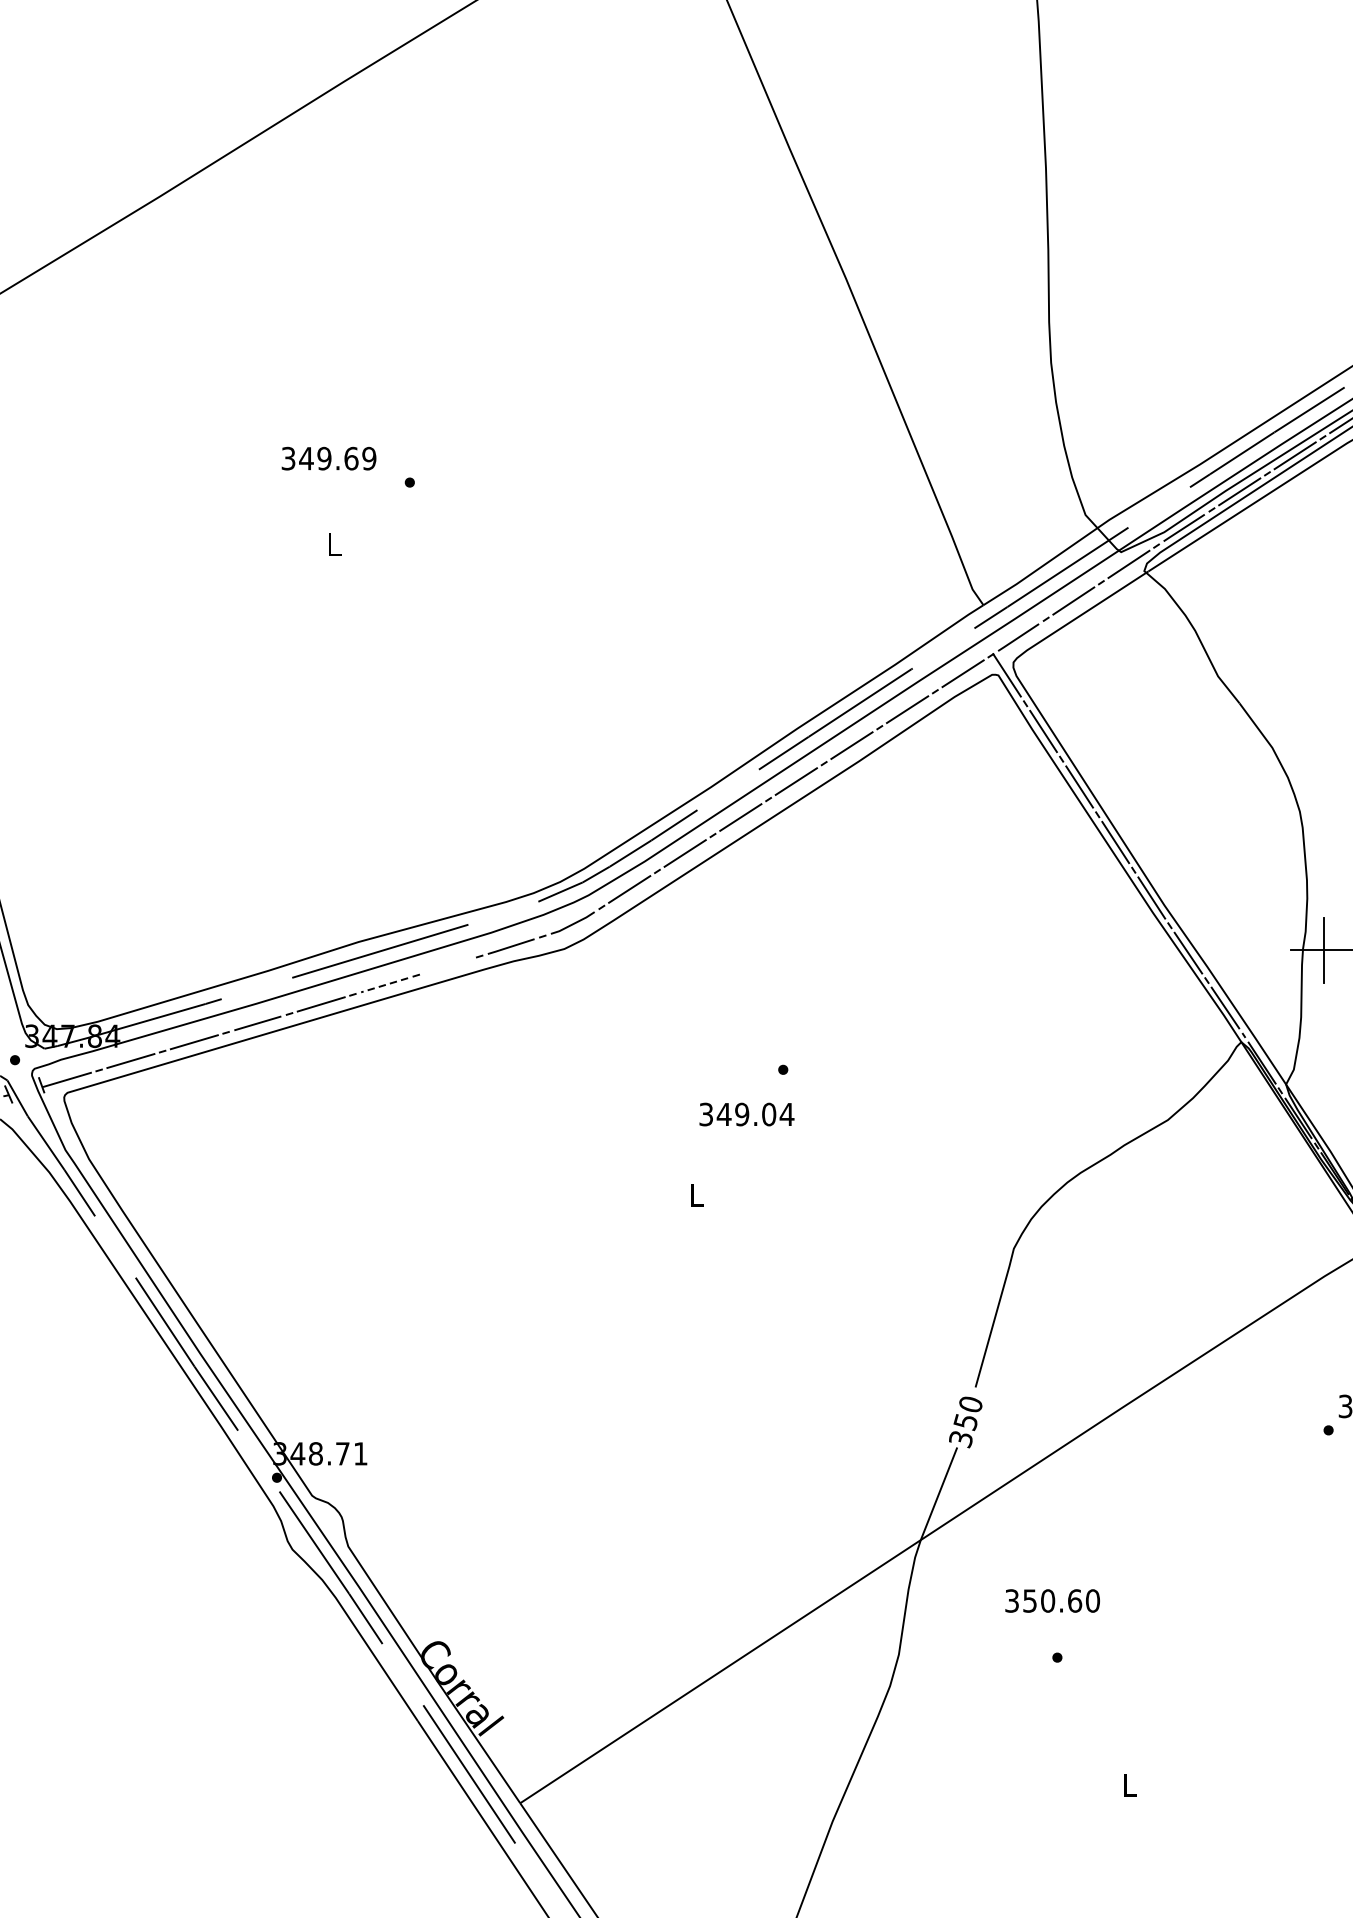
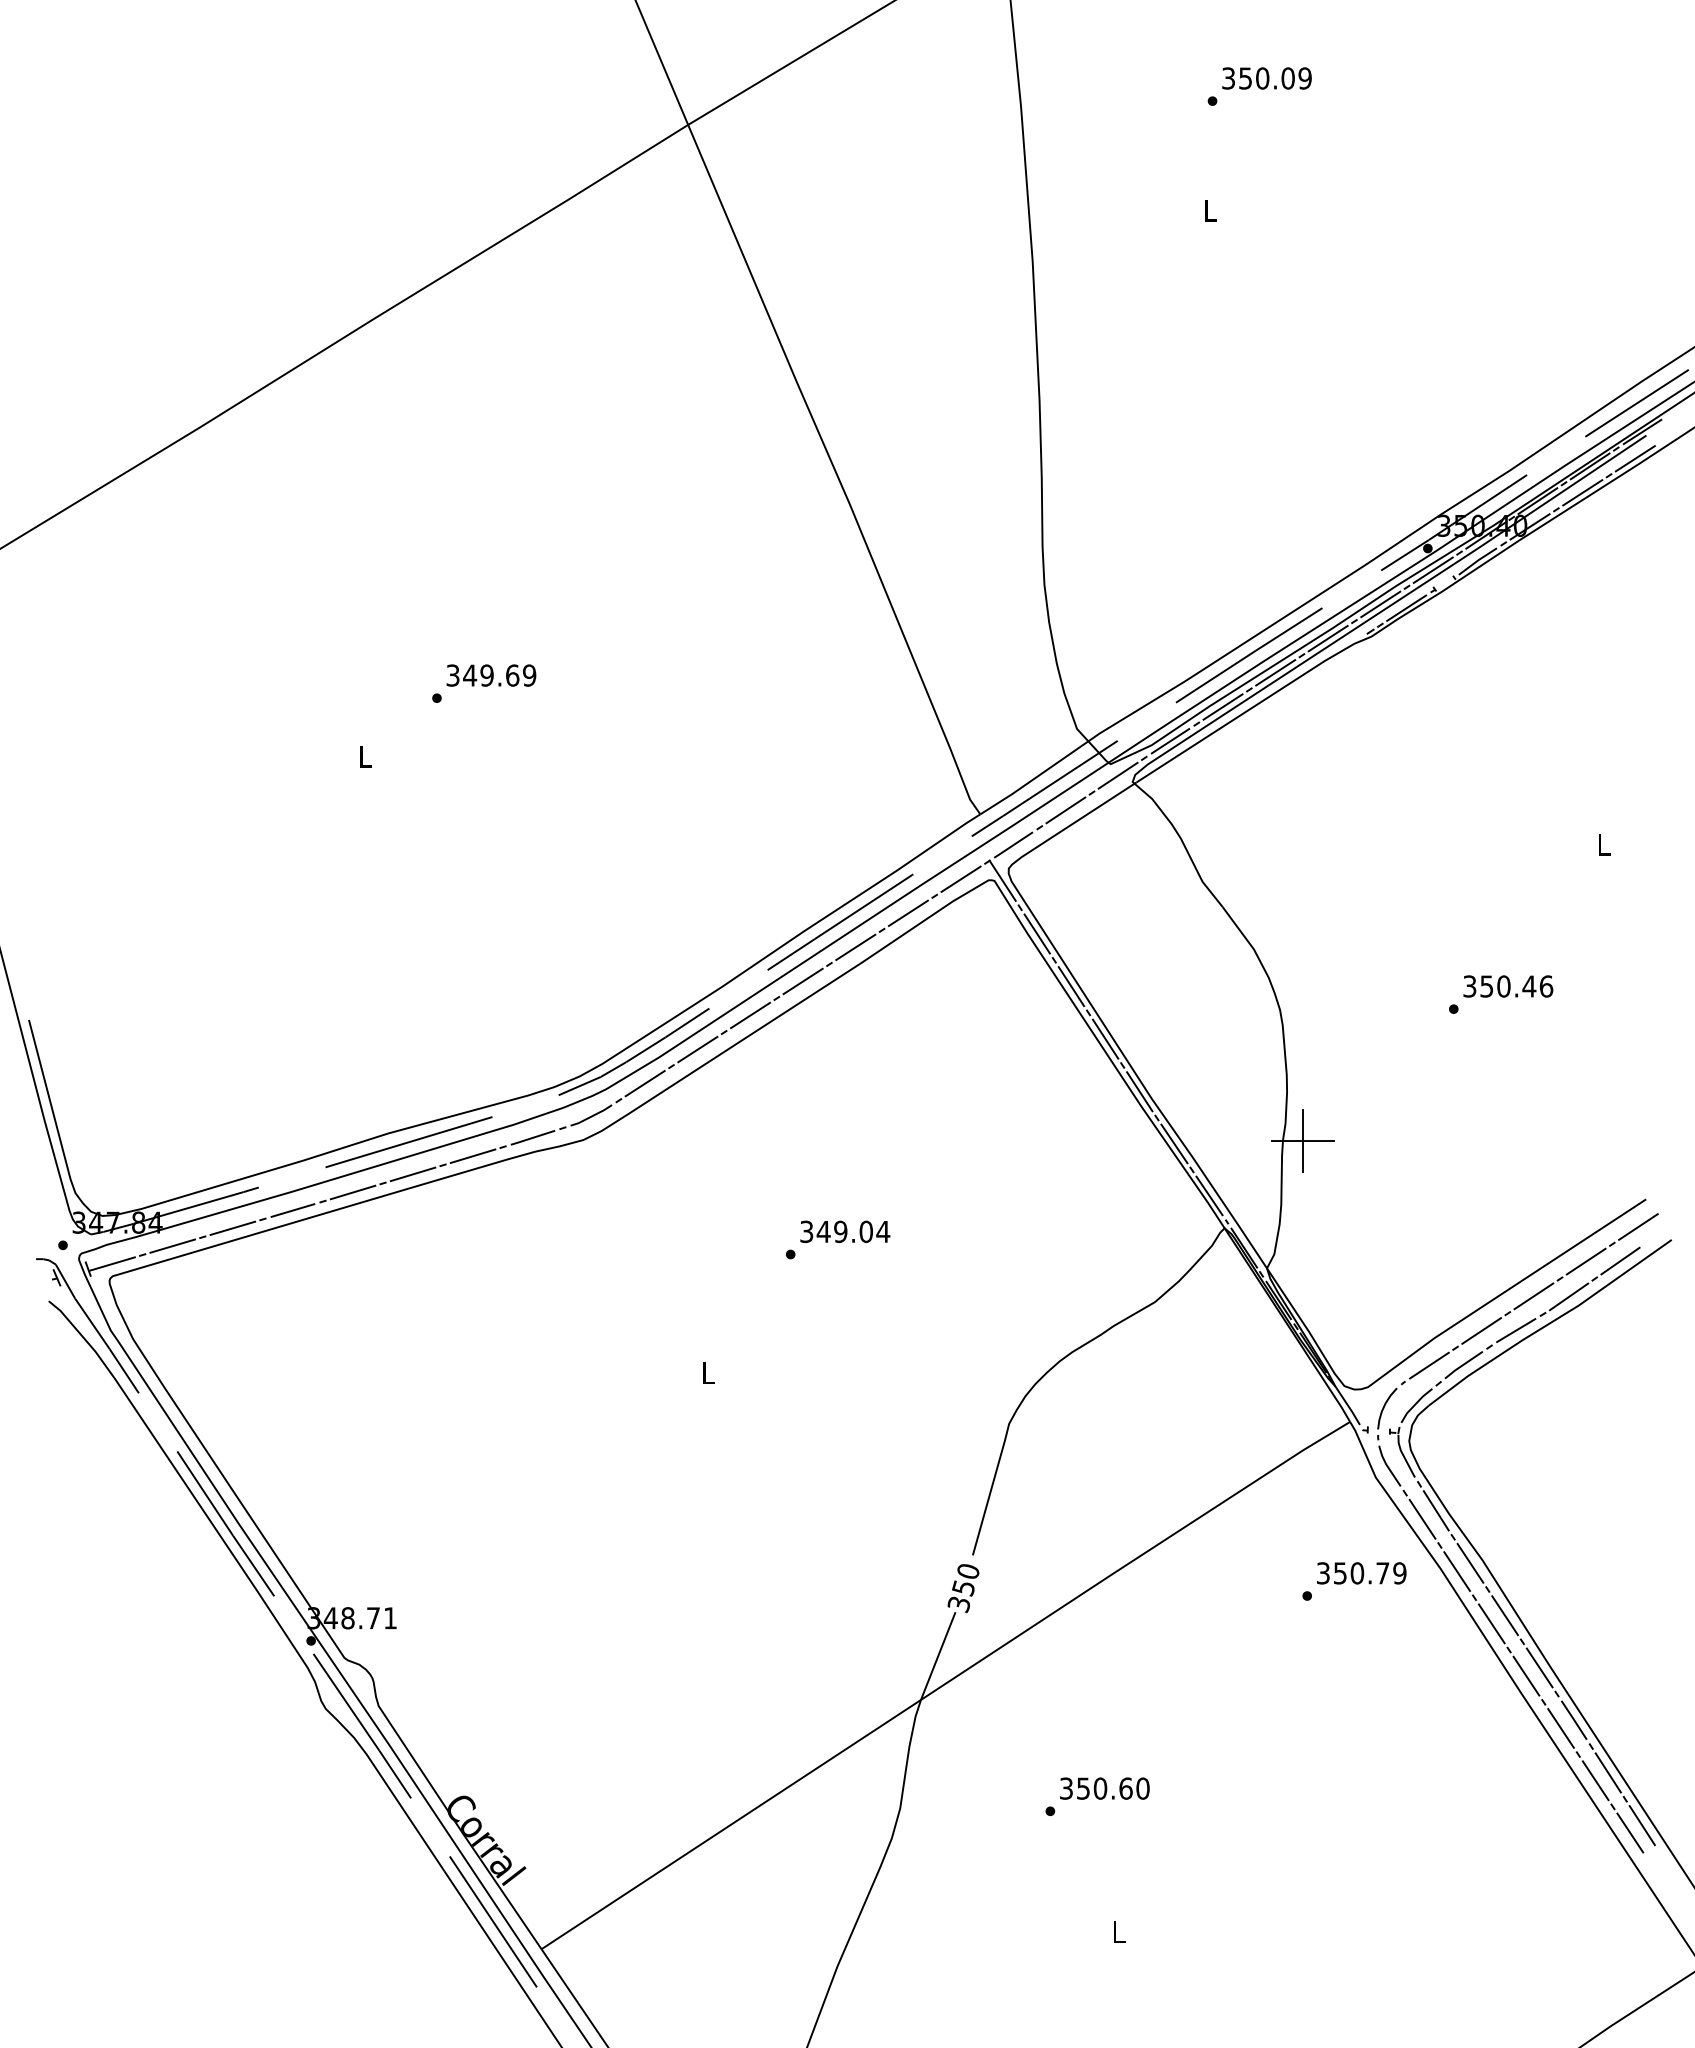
text: (329, 458) -> (491, 675), moved
line: (447, 965) -> (472, 1155), added
line: (384, 985) -> (412, 1174), dashed -> solid
text: (747, 1114) -> (845, 1231), moved
text: (1052, 1600) -> (1104, 1788), moved

